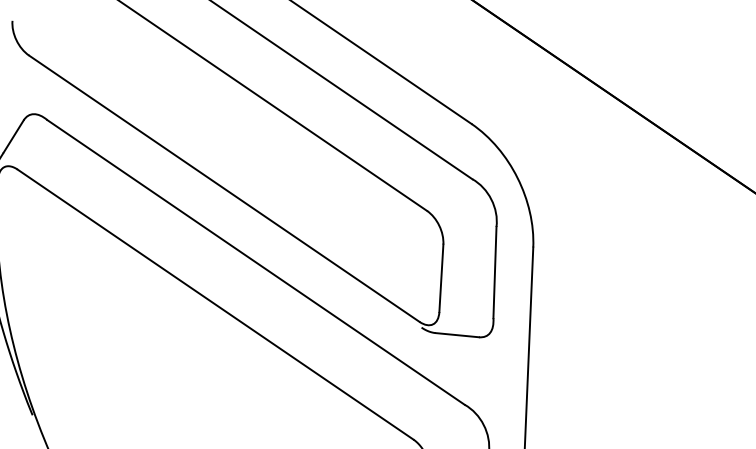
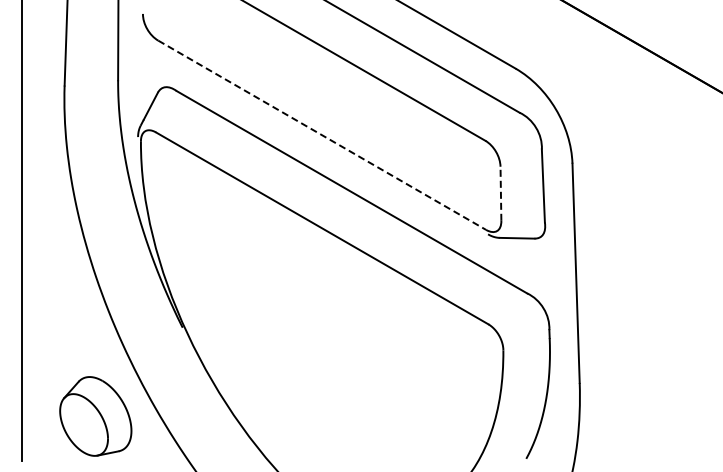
line: (224, 189) -> (322, 135), solid -> dashed
line: (440, 277) -> (500, 193), solid -> dashed

